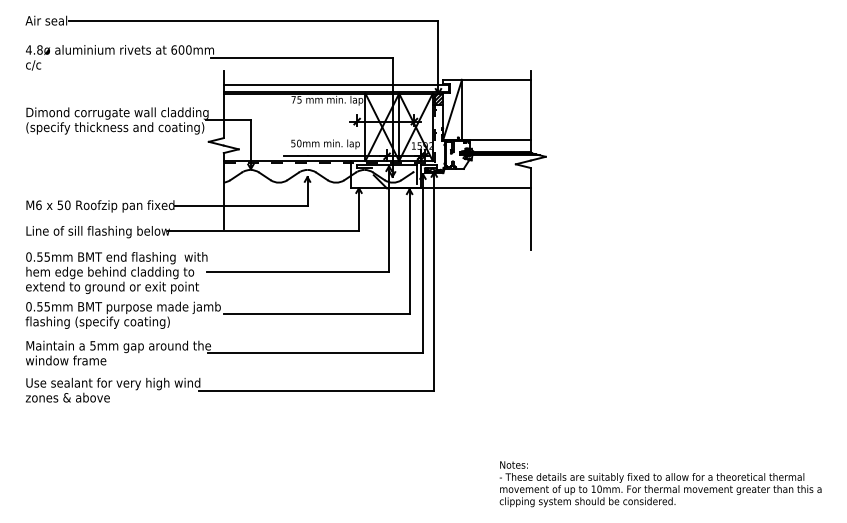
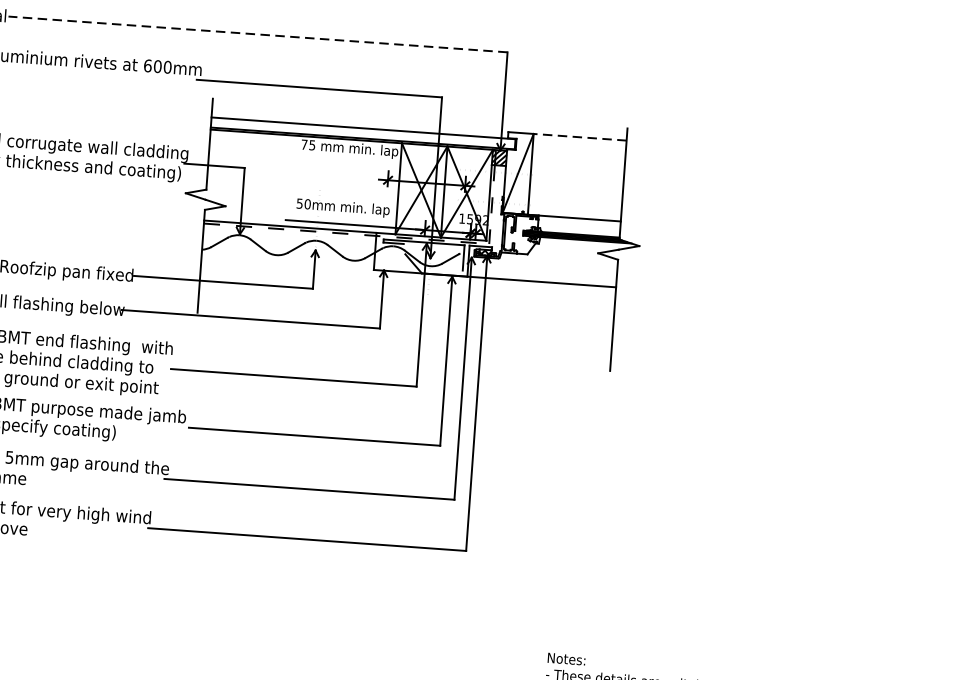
line: (253, 21) -> (257, 35), solid -> dashed
line: (495, 79) -> (578, 136), solid -> dashed

